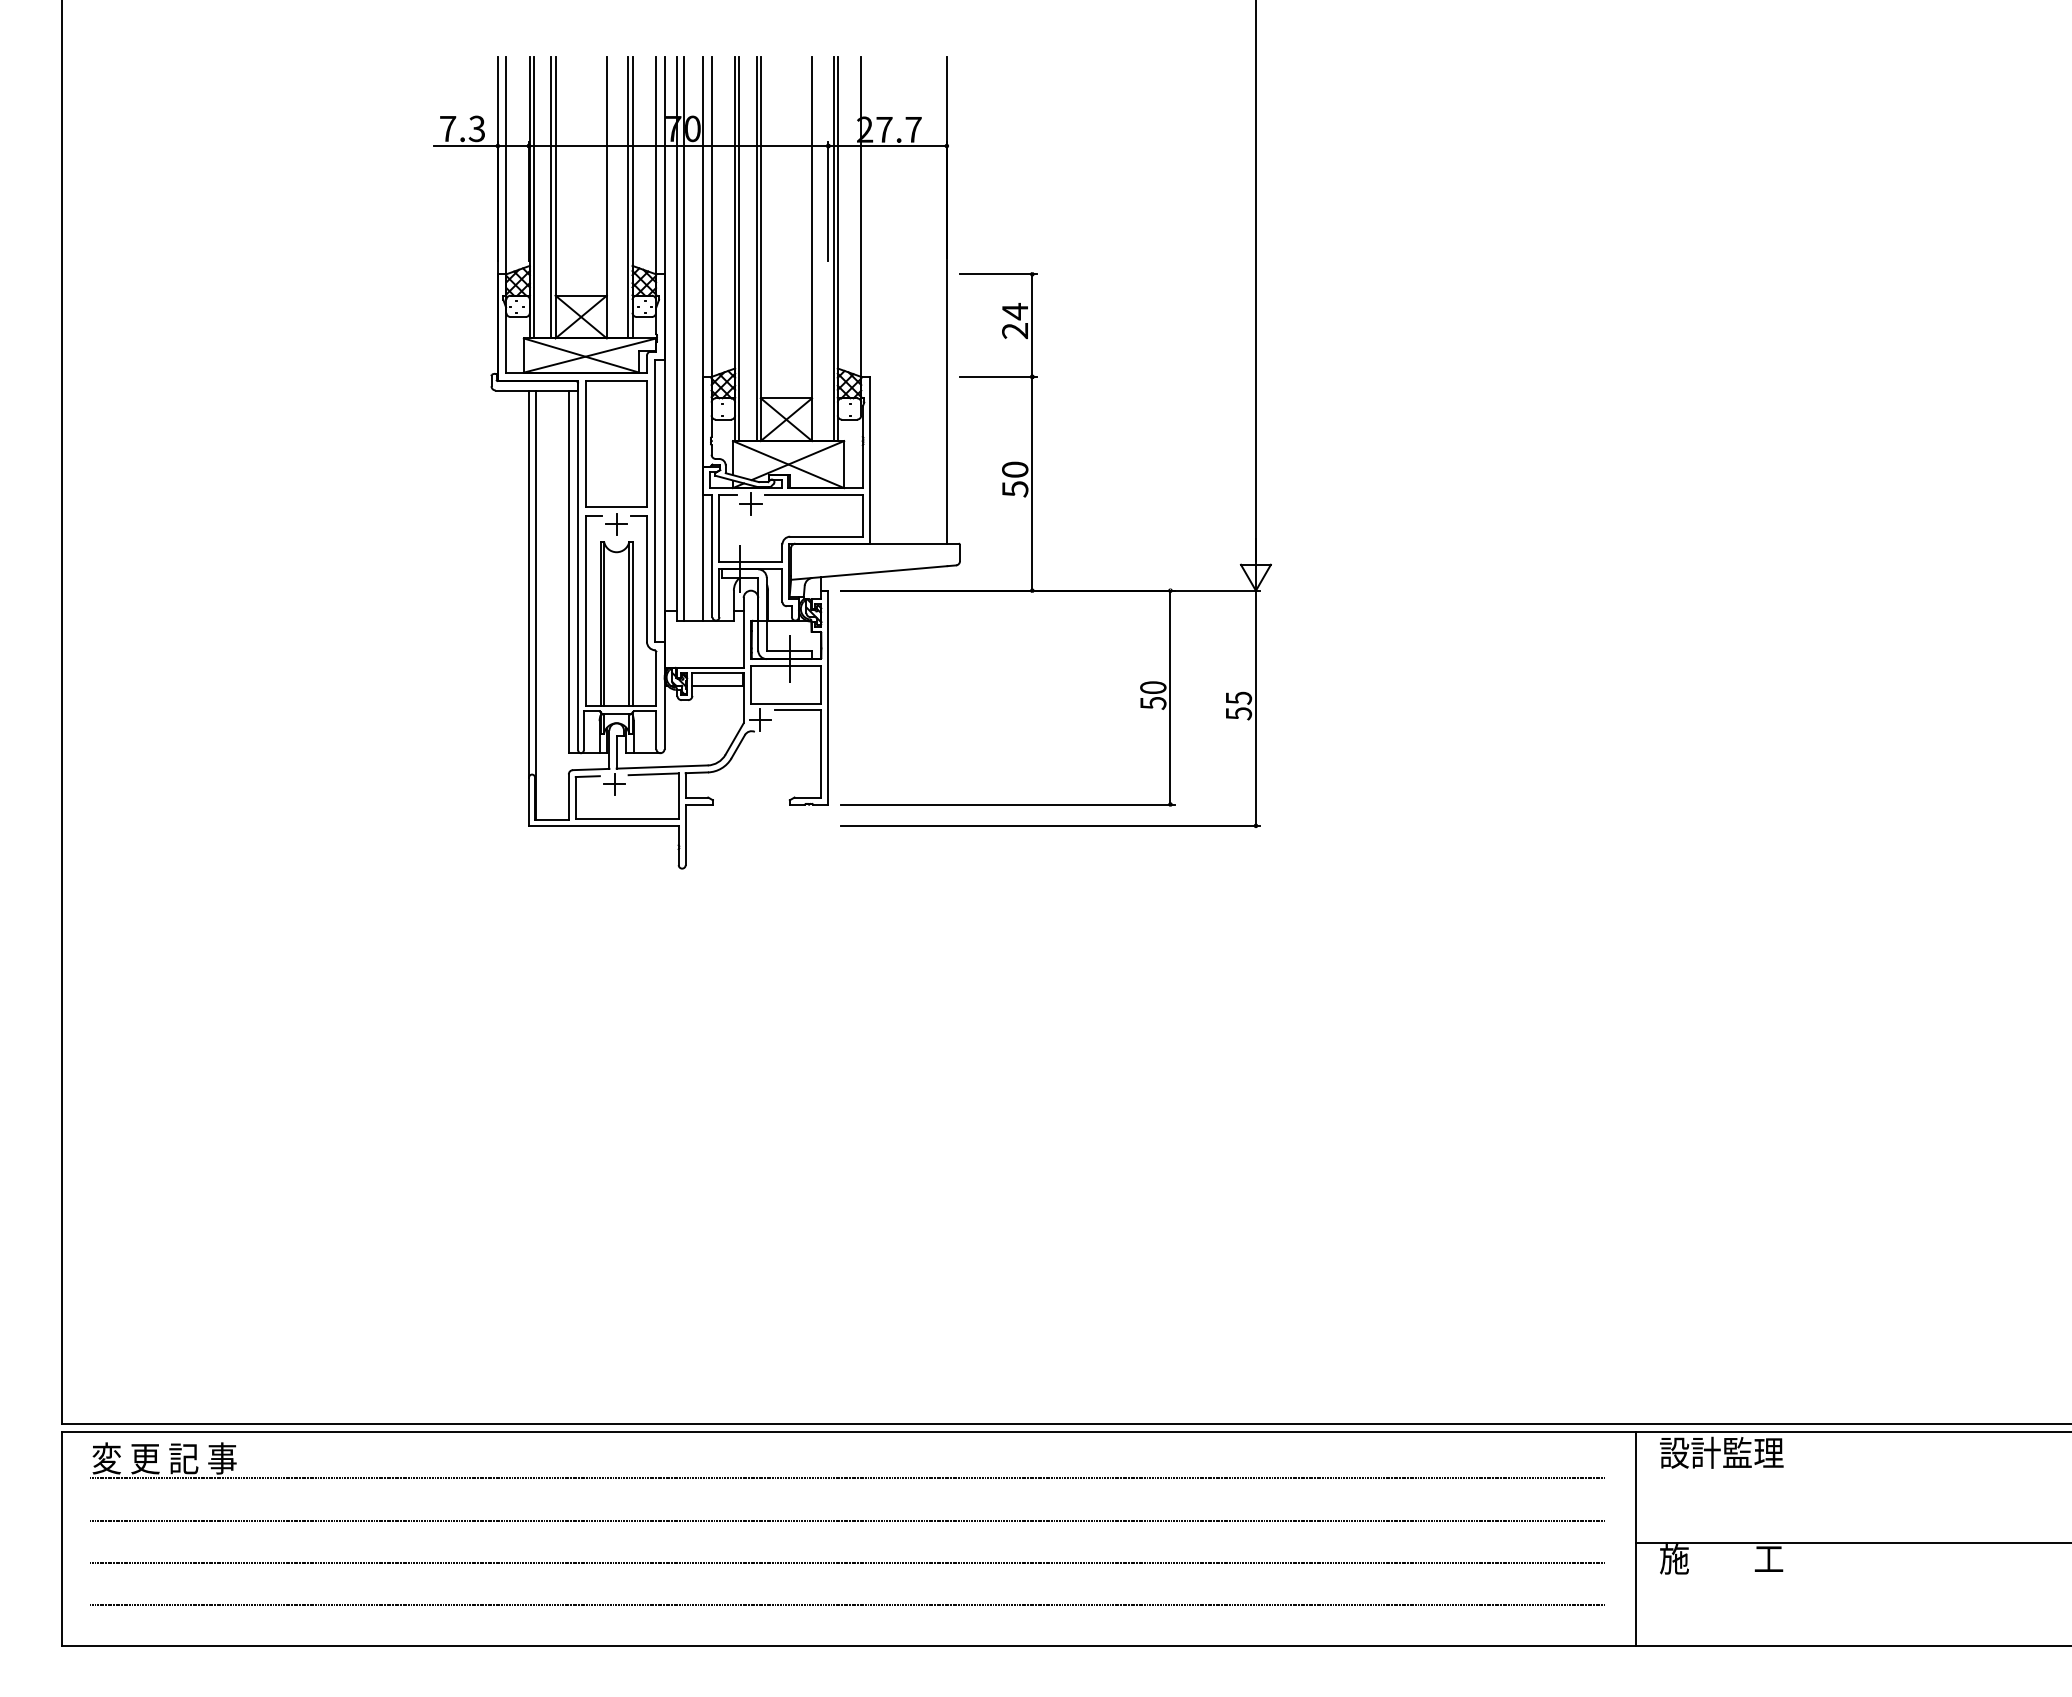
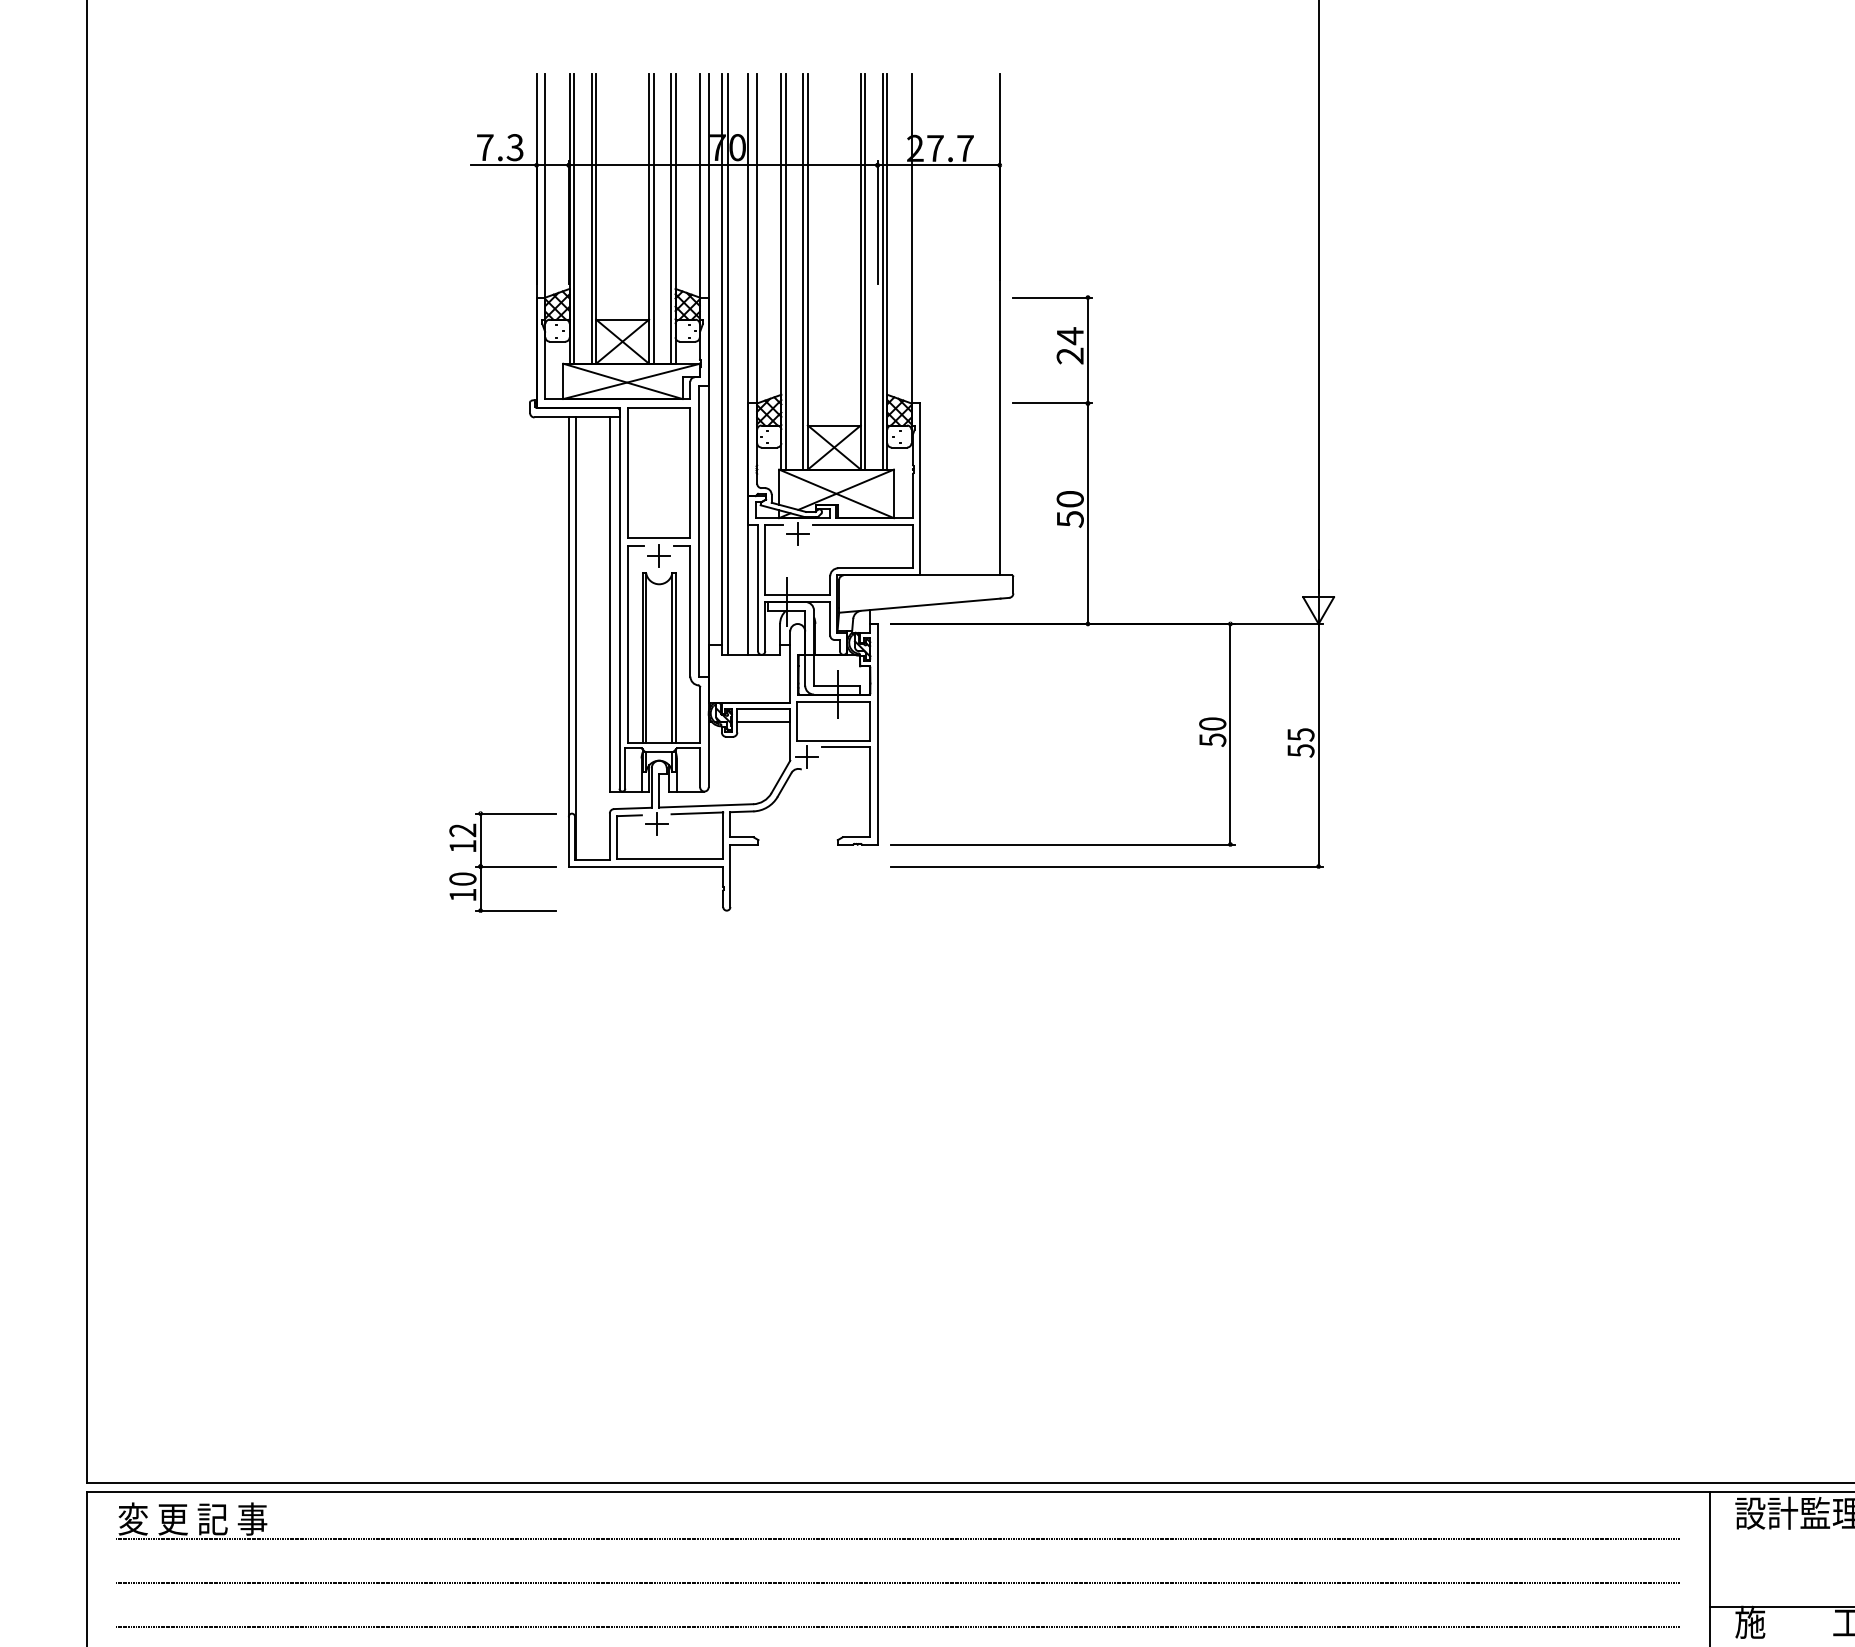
line: (611, 197) -> (653, 218), added
line: (816, 249) -> (865, 272), added
part: (464, 821) -> (502, 862), added

